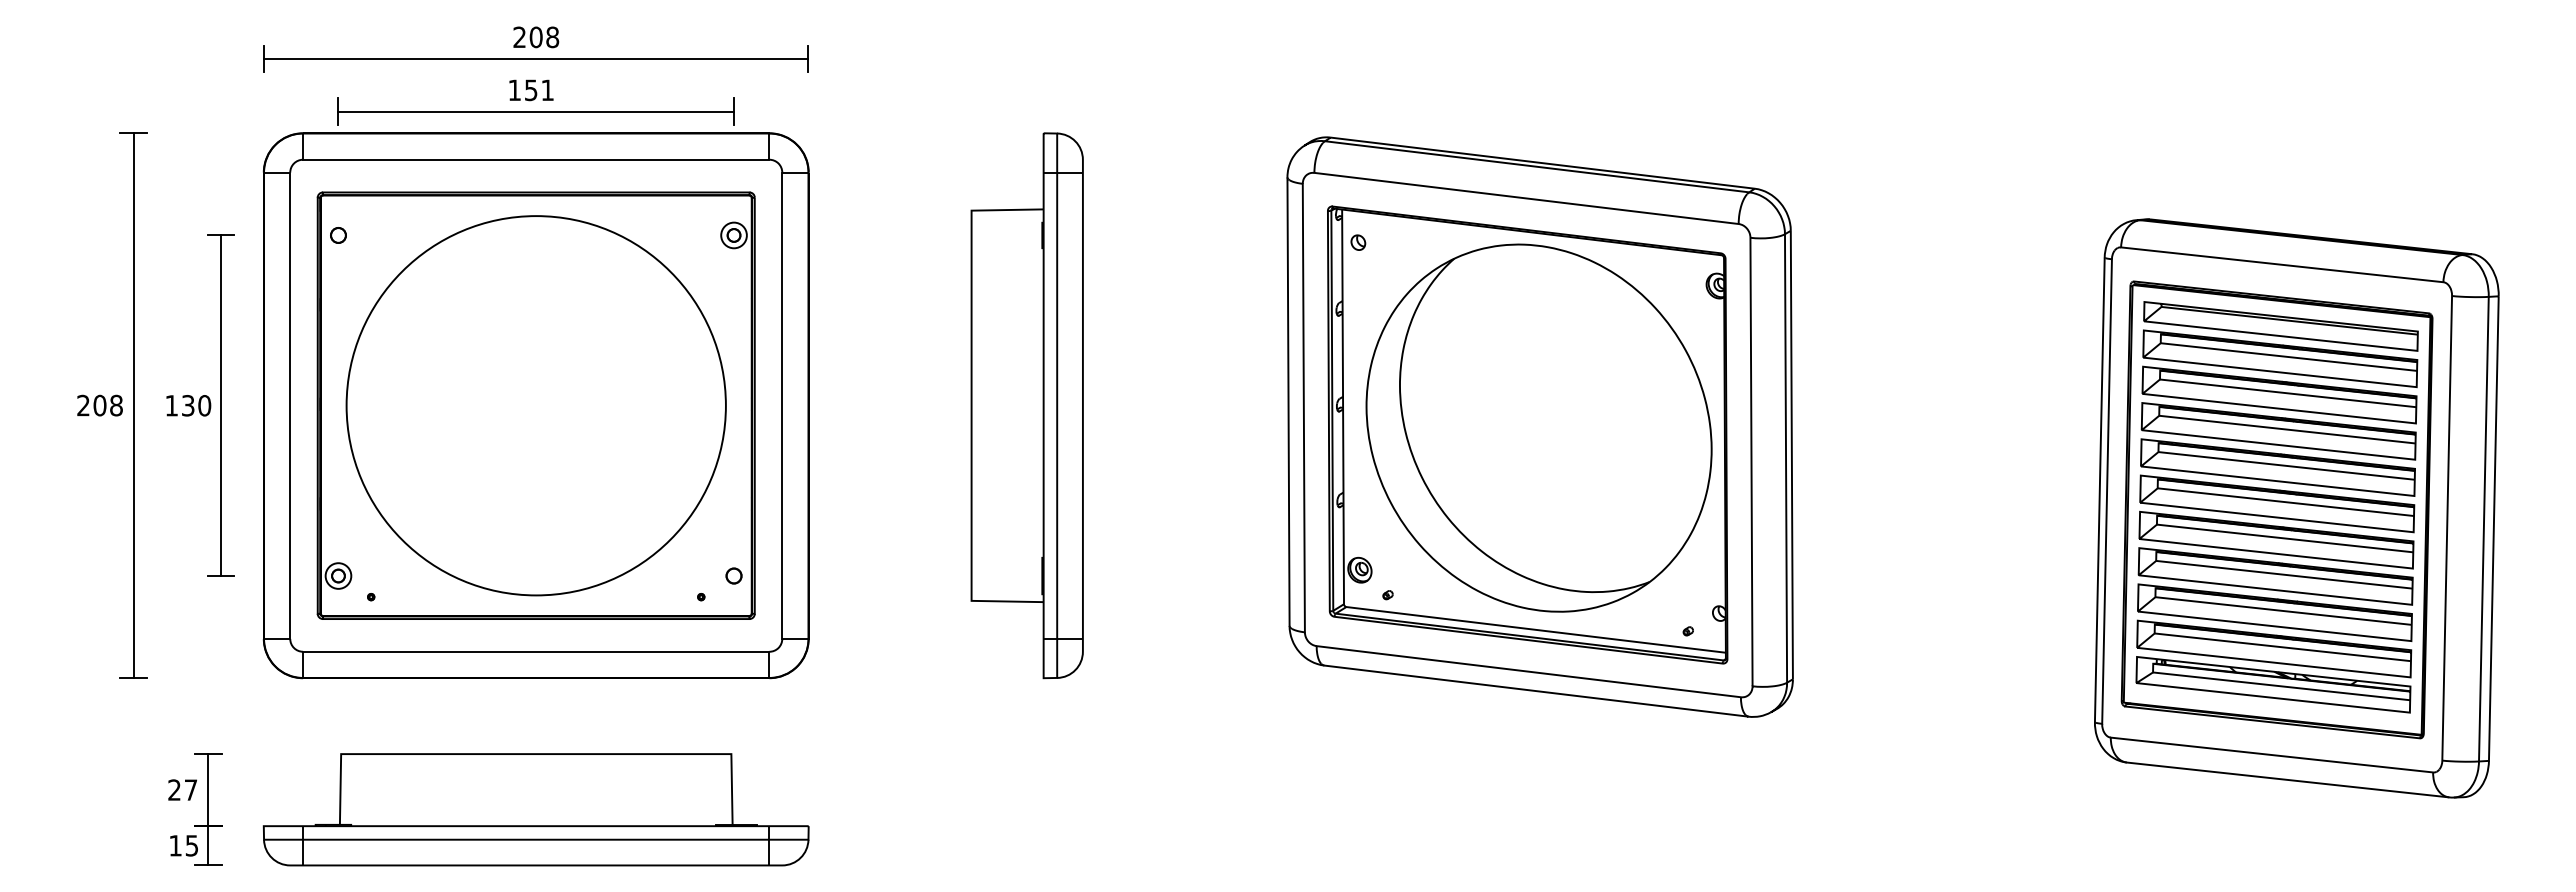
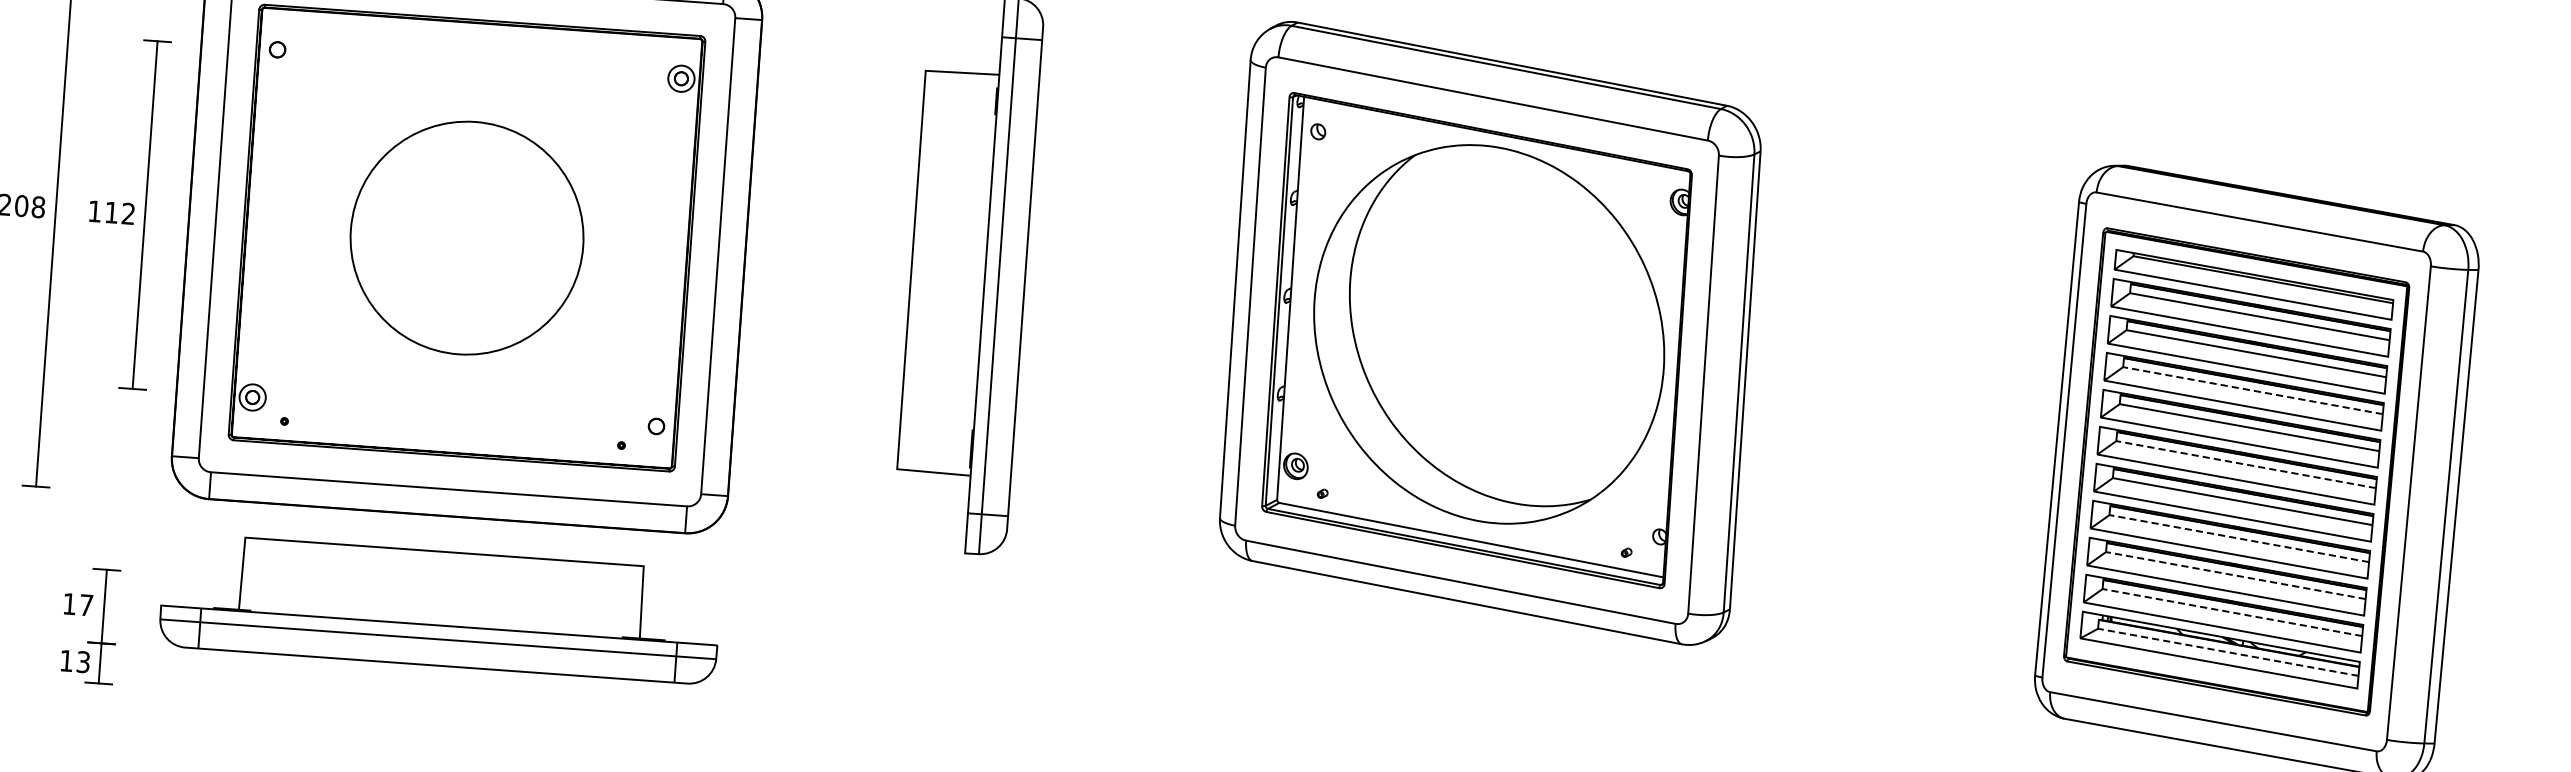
text: (196, 405) -> (120, 213), 130 -> 112
circle: (535, 405) -> (466, 237), size x0.6
line: (2287, 429) -> (2253, 390), solid -> dashed
line: (2285, 502) -> (2245, 464), solid -> dashed
line: (2284, 574) -> (2239, 538), solid -> dashed
line: (2283, 611) -> (2235, 576), solid -> dashed
line: (2282, 647) -> (2232, 612), solid -> dashed
line: (2281, 686) -> (2228, 652), solid -> dashed
text: (174, 789) -> (69, 603), 27 -> 17
part: (535, 809) -> (439, 608), moved
text: (192, 845) -> (83, 661), 15 -> 13

